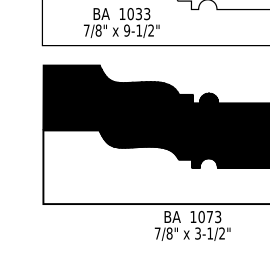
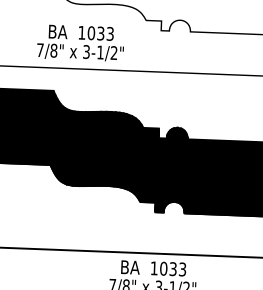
text: (127, 30) -> (87, 51), 9-1/2" -> 3-1/2"
text: (209, 216) -> (172, 268), 1073 -> 1033

